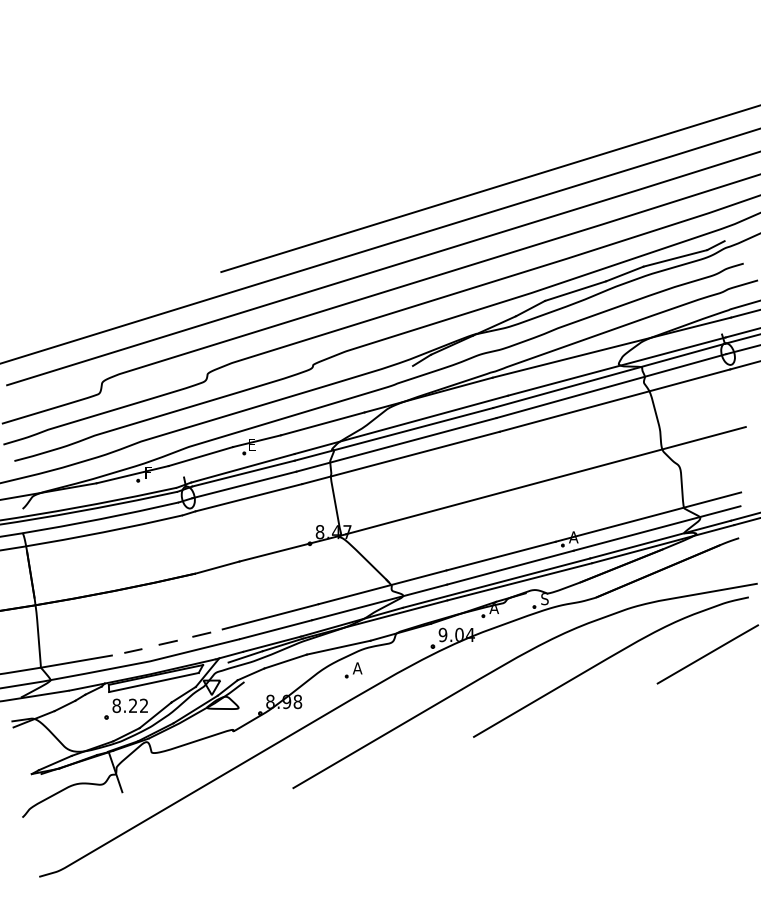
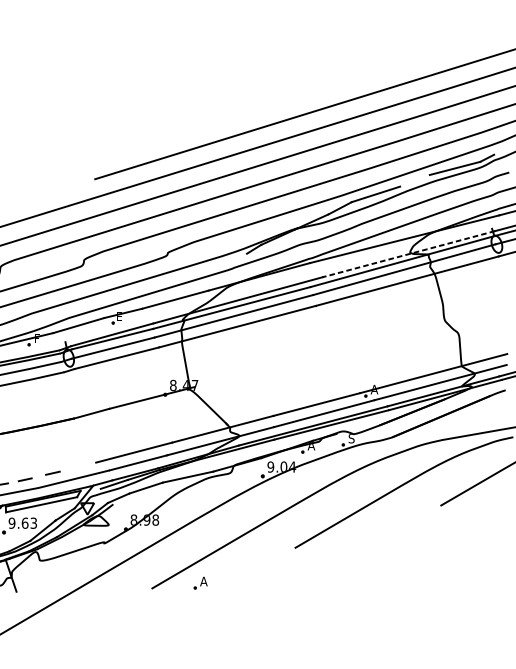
line: (624, 273) -> (414, 180), removed
line: (616, 366) -> (408, 254), solid -> dashed
line: (545, 480) -> (352, 344), removed
line: (201, 634) -> (79, 466), removed
part: (353, 670) -> (200, 583), moved
text: (130, 705) -> (23, 522), 8.22 -> 9.63

